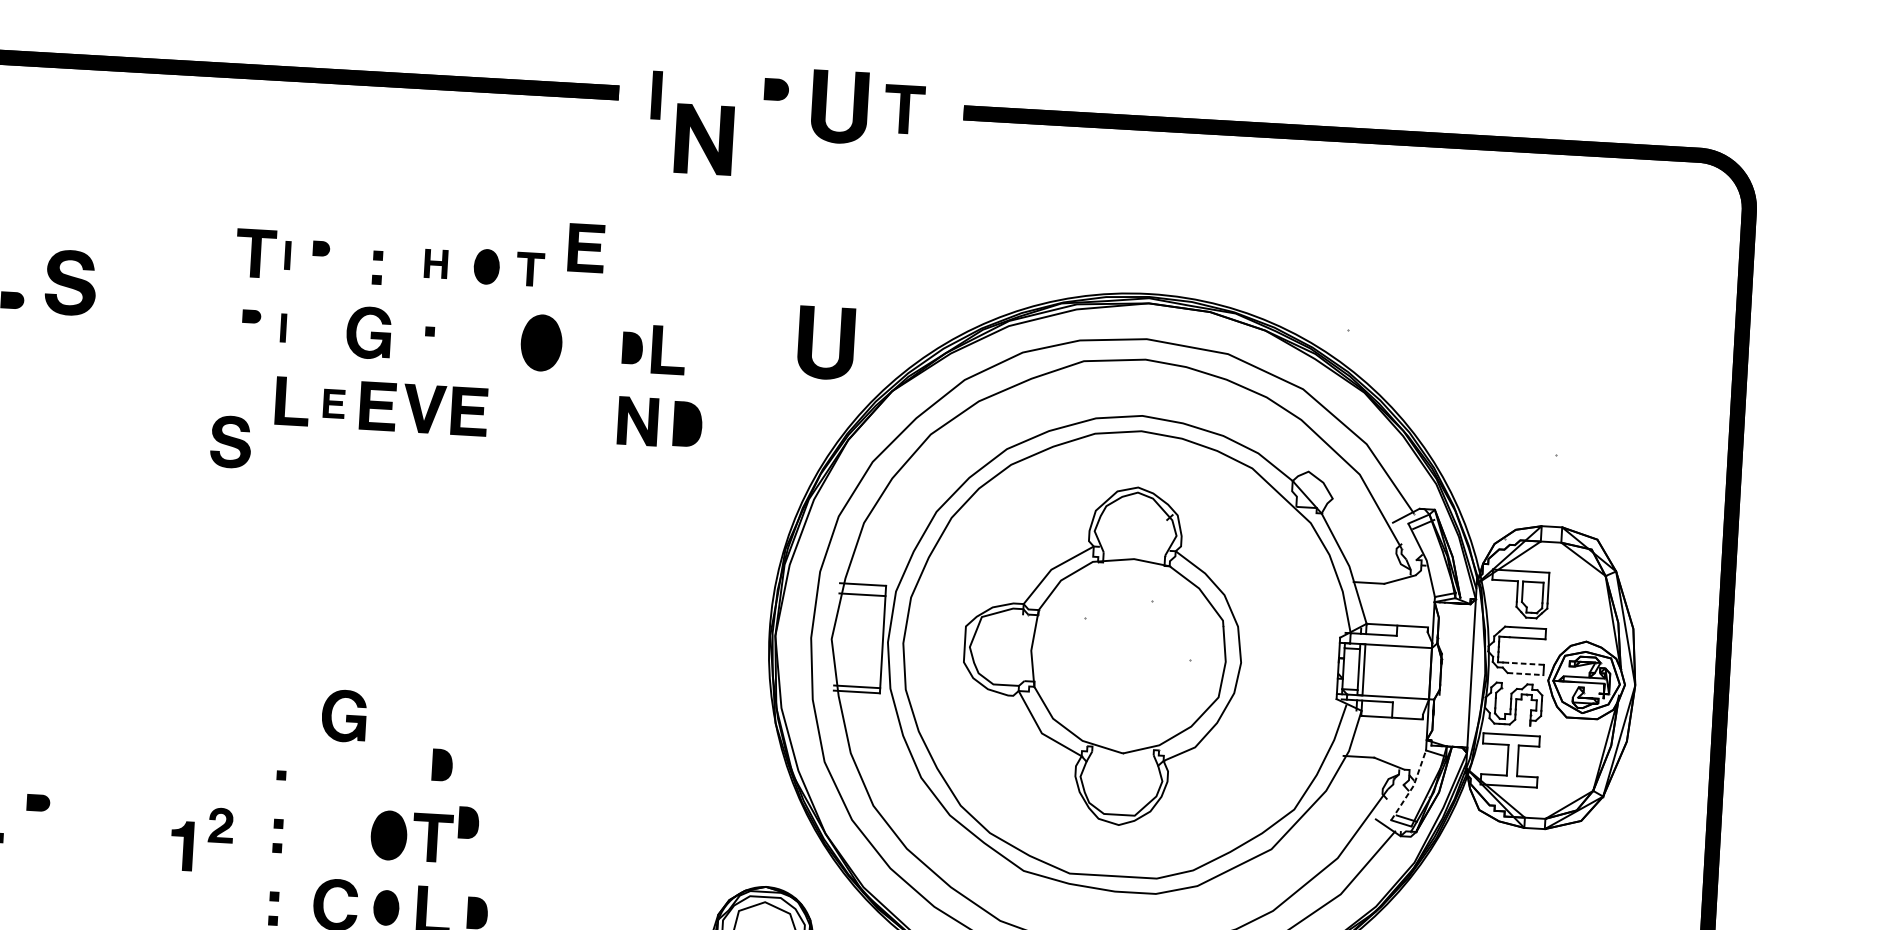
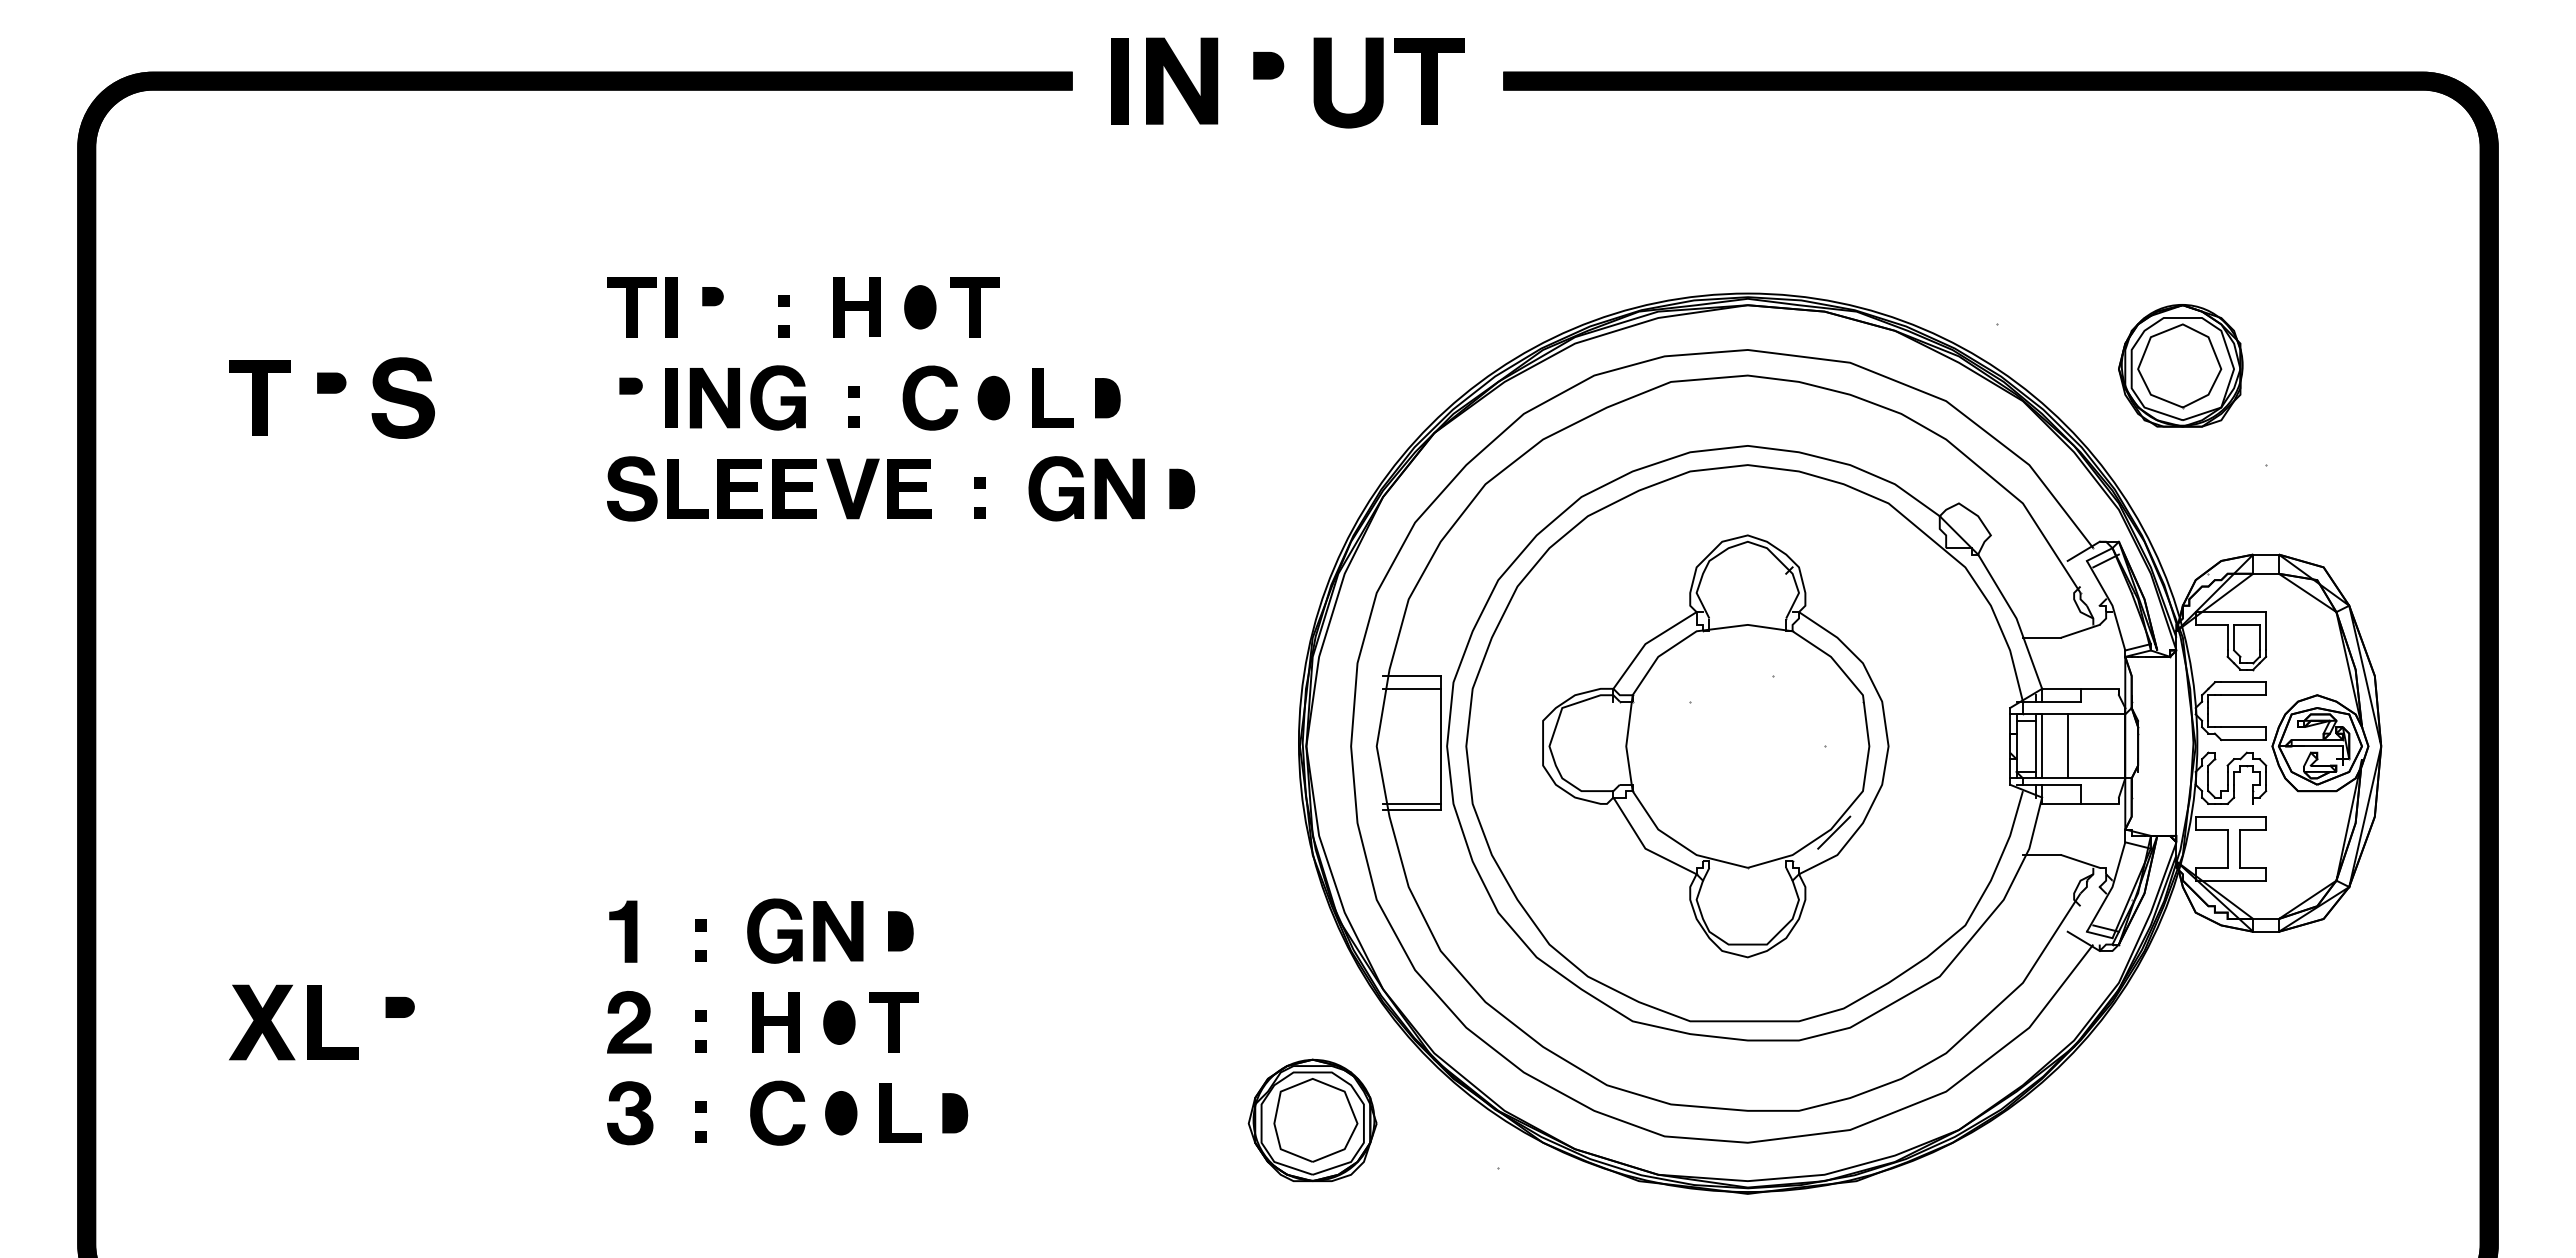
part: (656, 95) -> (1119, 81), size x1.43
part: (904, 109) -> (1429, 81), size x1.43
part: (704, 139) -> (1182, 80), moved
part: (586, 247) -> (1043, 276), removed
part: (287, 255) -> (671, 307), size x1.67
part: (435, 264) -> (856, 307), size x1.67
part: (530, 269) -> (974, 307), size x1.43
part: (70, 282) -> (402, 397), moved
part: (283, 327) -> (671, 397), size x1.67
fill: (318, 329) -> (714, 397), added
fill: (490, 339) -> (930, 397), added
part: (541, 342) -> (993, 397), size x0.62
part: (812, 342) -> (1331, 377), removed
part: (661, 349) -> (1043, 397), moved
fill: (428, 355) -> (854, 422), added
part: (1492, 371) -> (2180, 365), added
part: (333, 403) -> (739, 488), size x1.67
fill: (526, 409) -> (980, 482), added
fill: (587, 418) -> (1056, 488), added
part: (688, 423) -> (1182, 488), size x0.71
fill: (525, 433) -> (980, 512), added
part: (231, 441) -> (632, 488), moved
line: (1525, 664) -> (2243, 727), dashed -> solid
line: (1384, 671) -> (2067, 746), added
line: (1526, 673) -> (2244, 739), dashed -> solid
part: (343, 715) -> (774, 930), moved
line: (1193, 729) -> (1834, 832), added
fill: (282, 751) -> (700, 925), added
fill: (392, 762) -> (838, 931), added
line: (1412, 786) -> (2111, 888), dashed -> solid
part: (468, 823) -> (937, 1001), removed
part: (221, 825) -> (629, 1022), size x1.43
fill: (337, 832) -> (775, 1022), added
part: (389, 835) -> (839, 1022), size x0.71
part: (182, 845) -> (623, 931), moved
fill: (216, 898) -> (629, 1113), added

